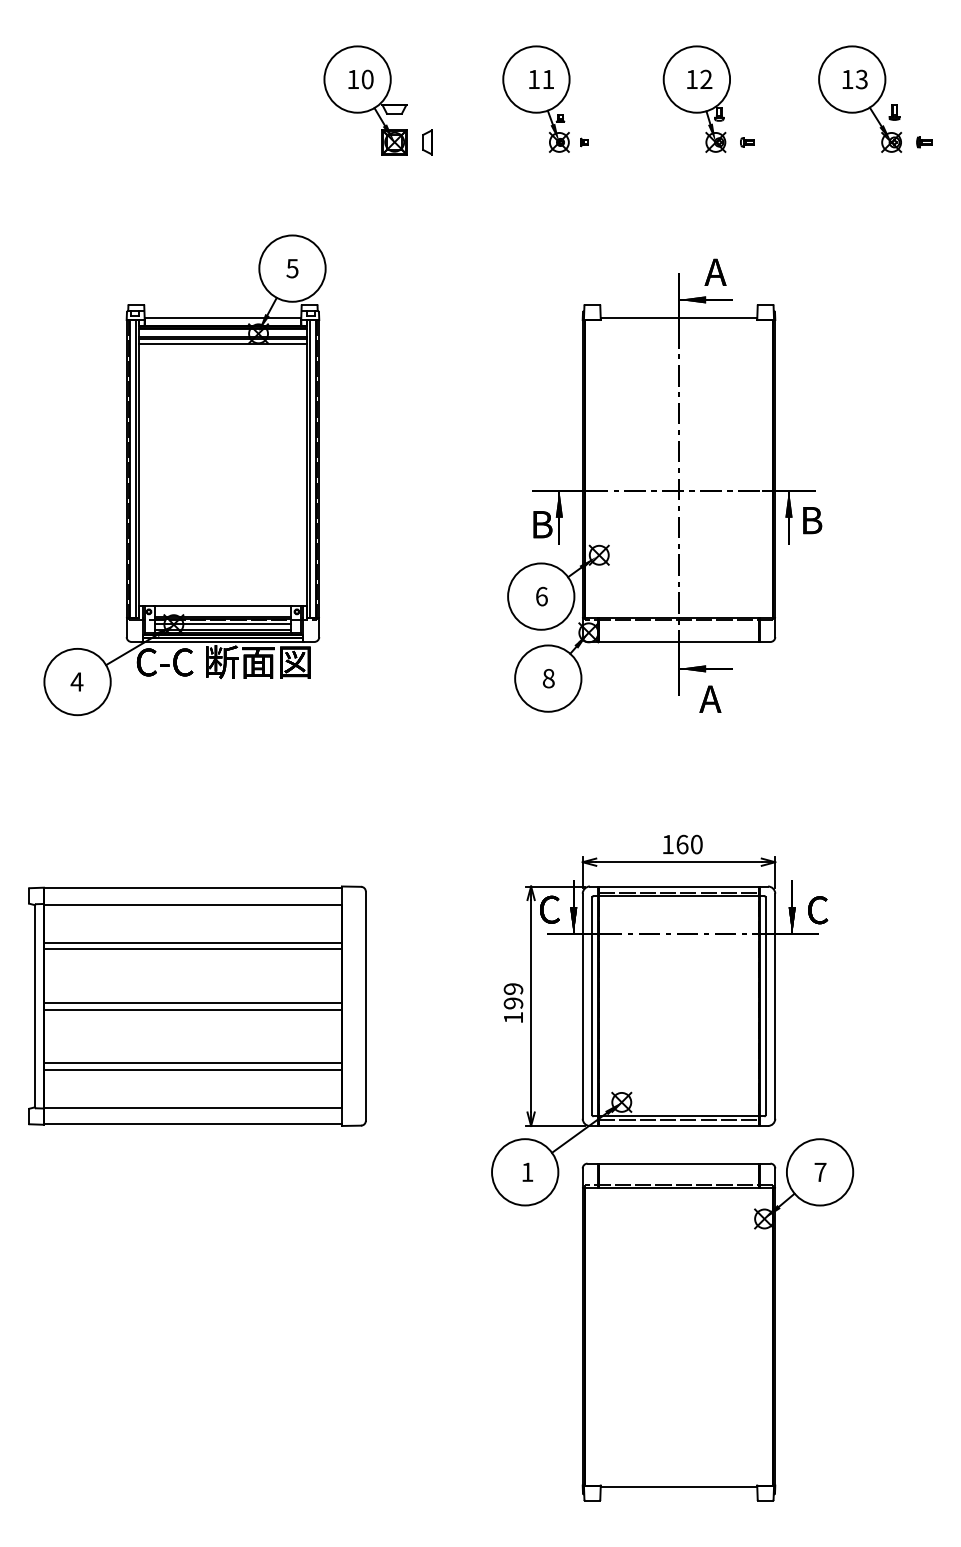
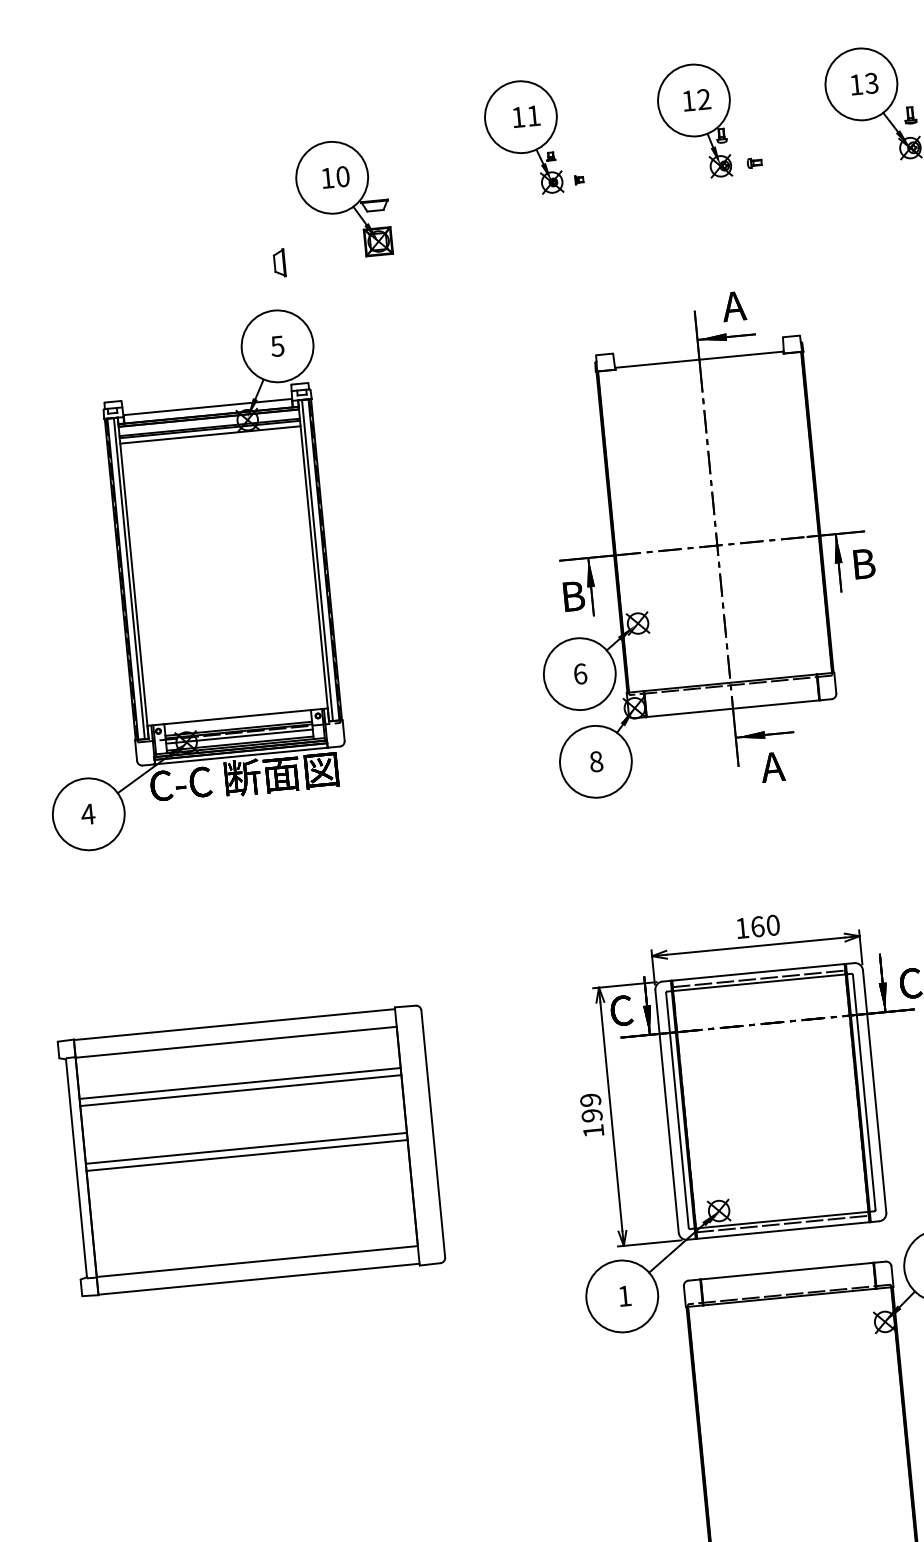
part: (365, 100) -> (342, 199), moved
part: (427, 142) -> (279, 263), moved
line: (192, 1063) -> (252, 1213), removed
line: (192, 1069) -> (252, 1220), removed

